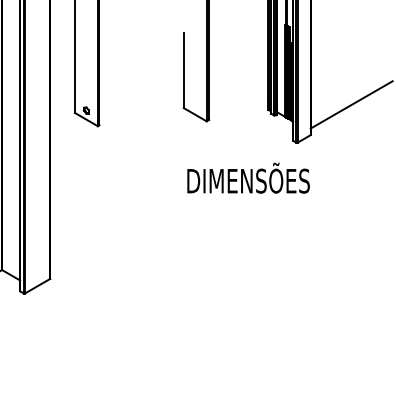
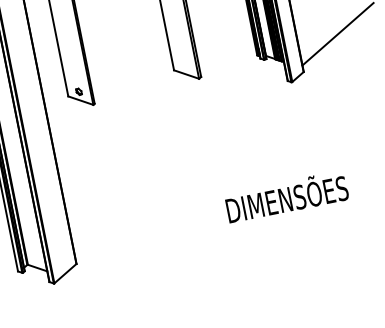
text: (248, 177) -> (286, 196), moved

